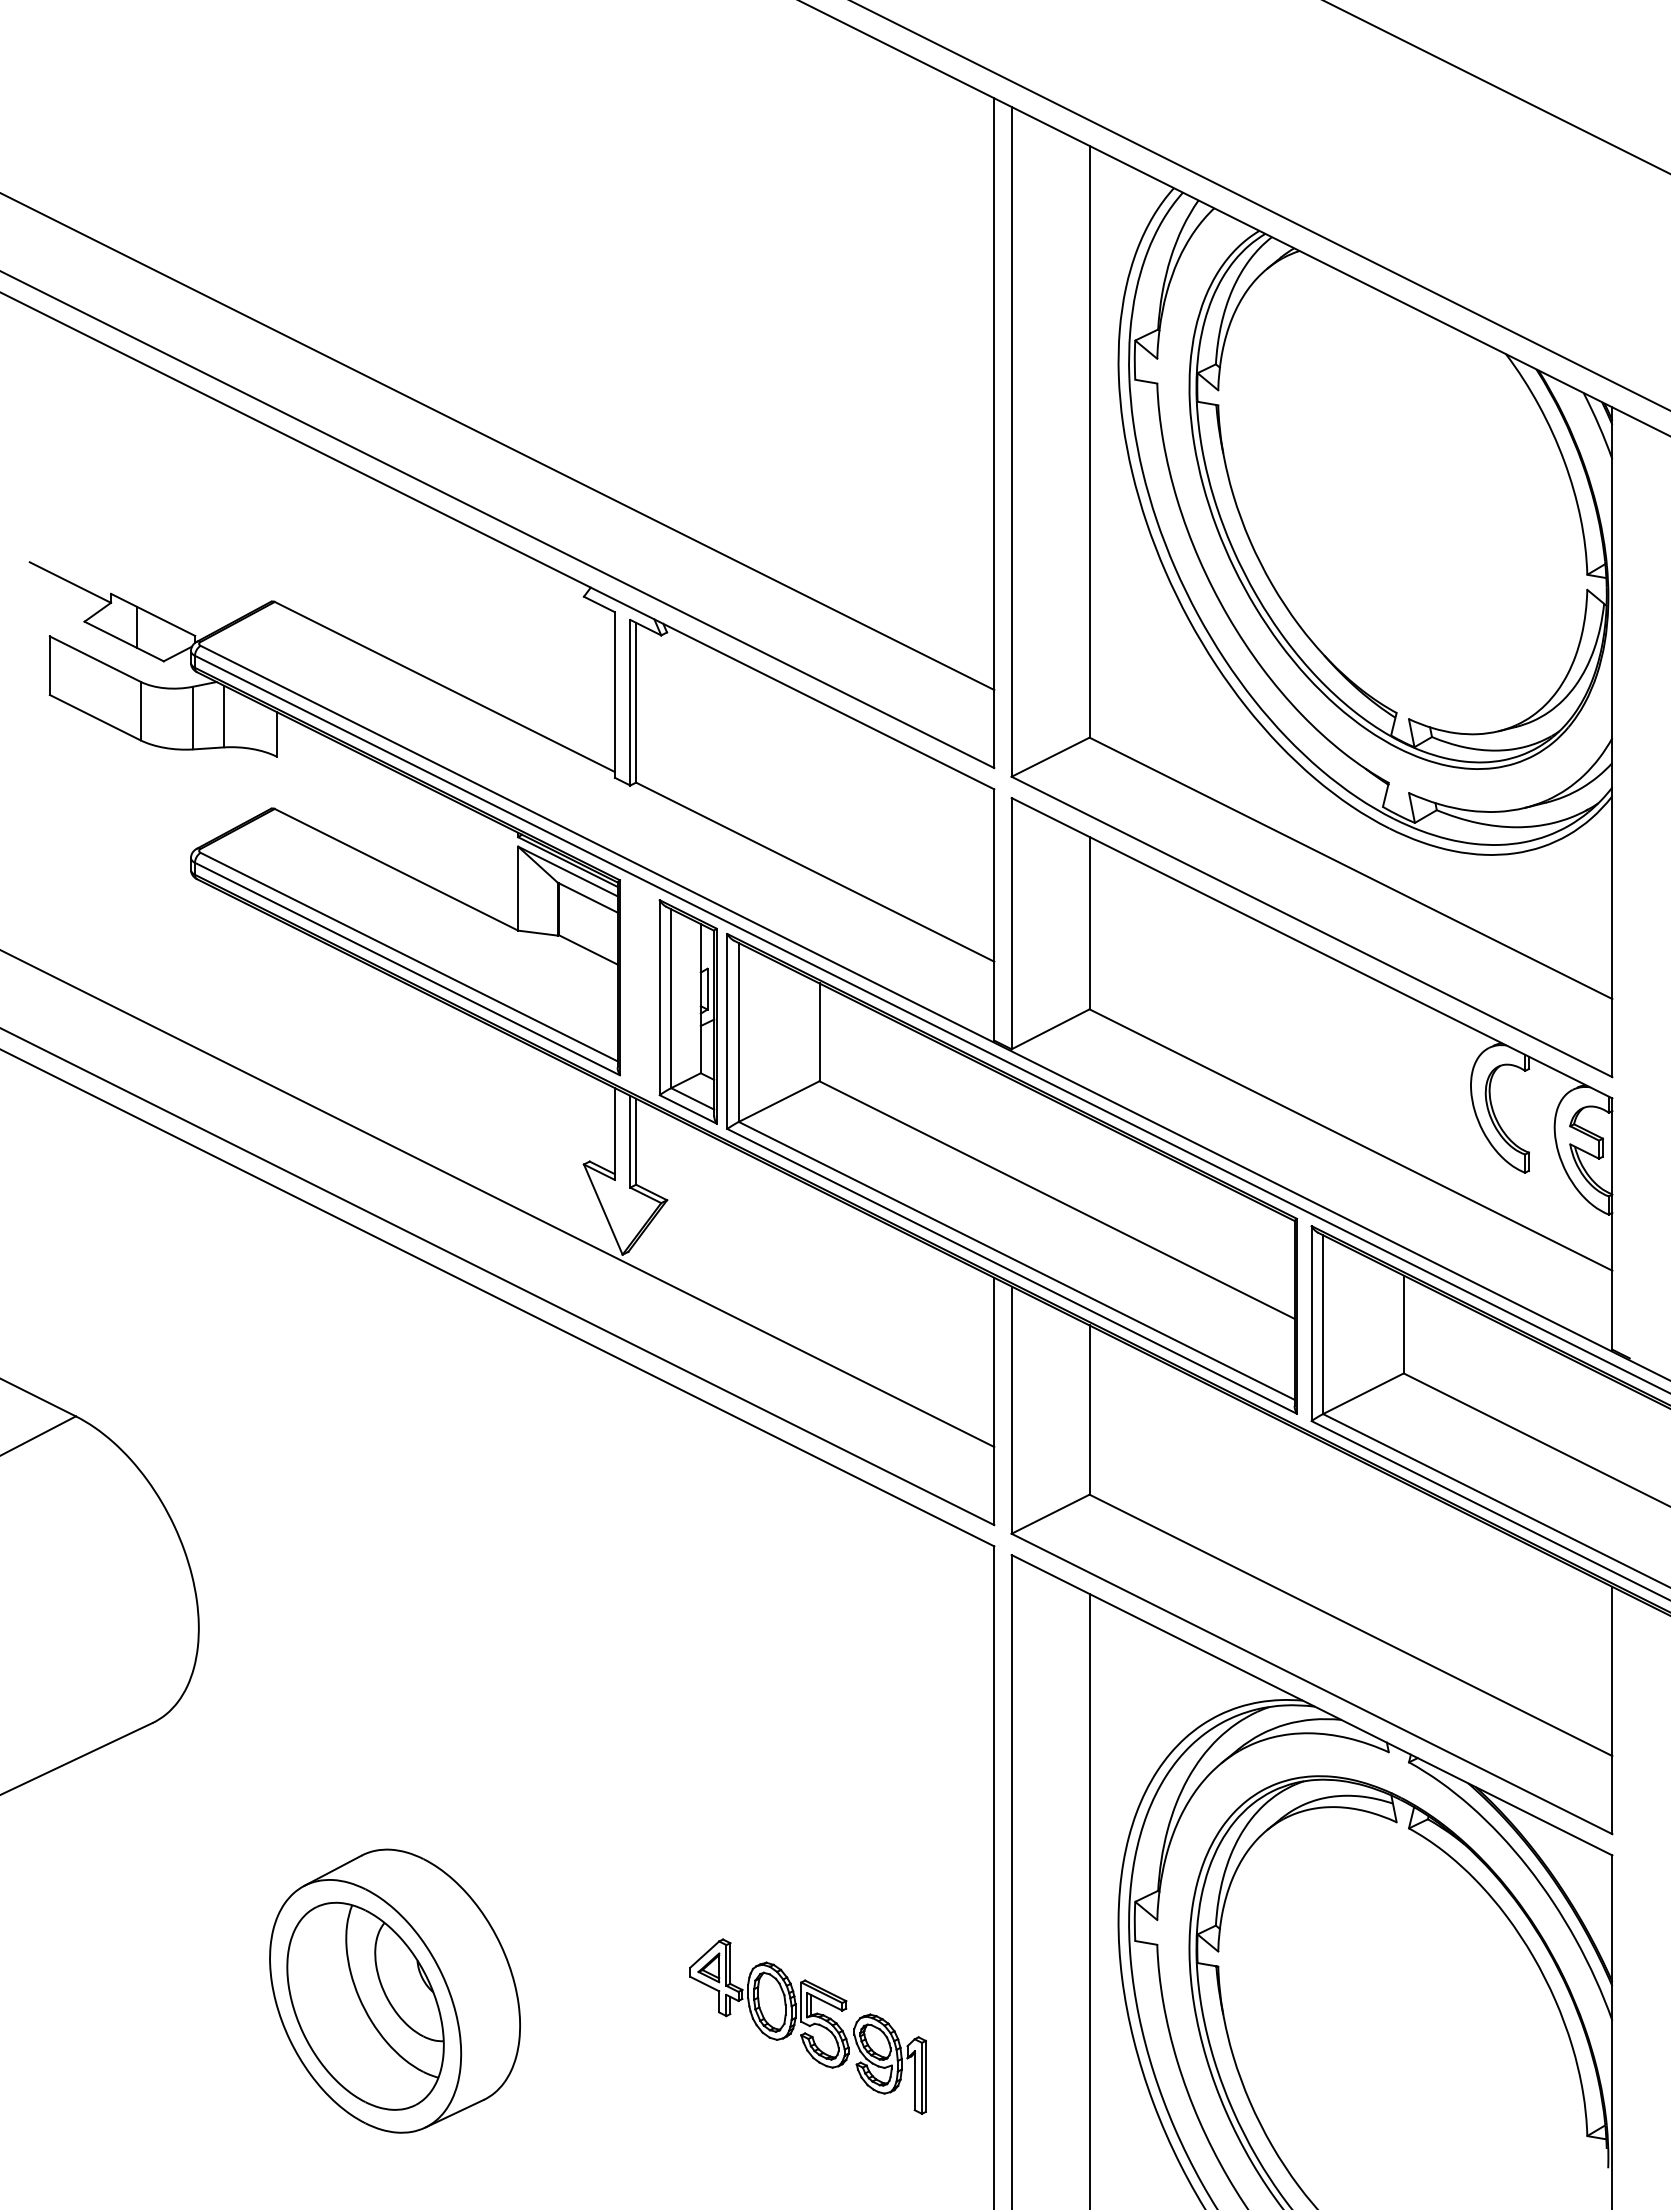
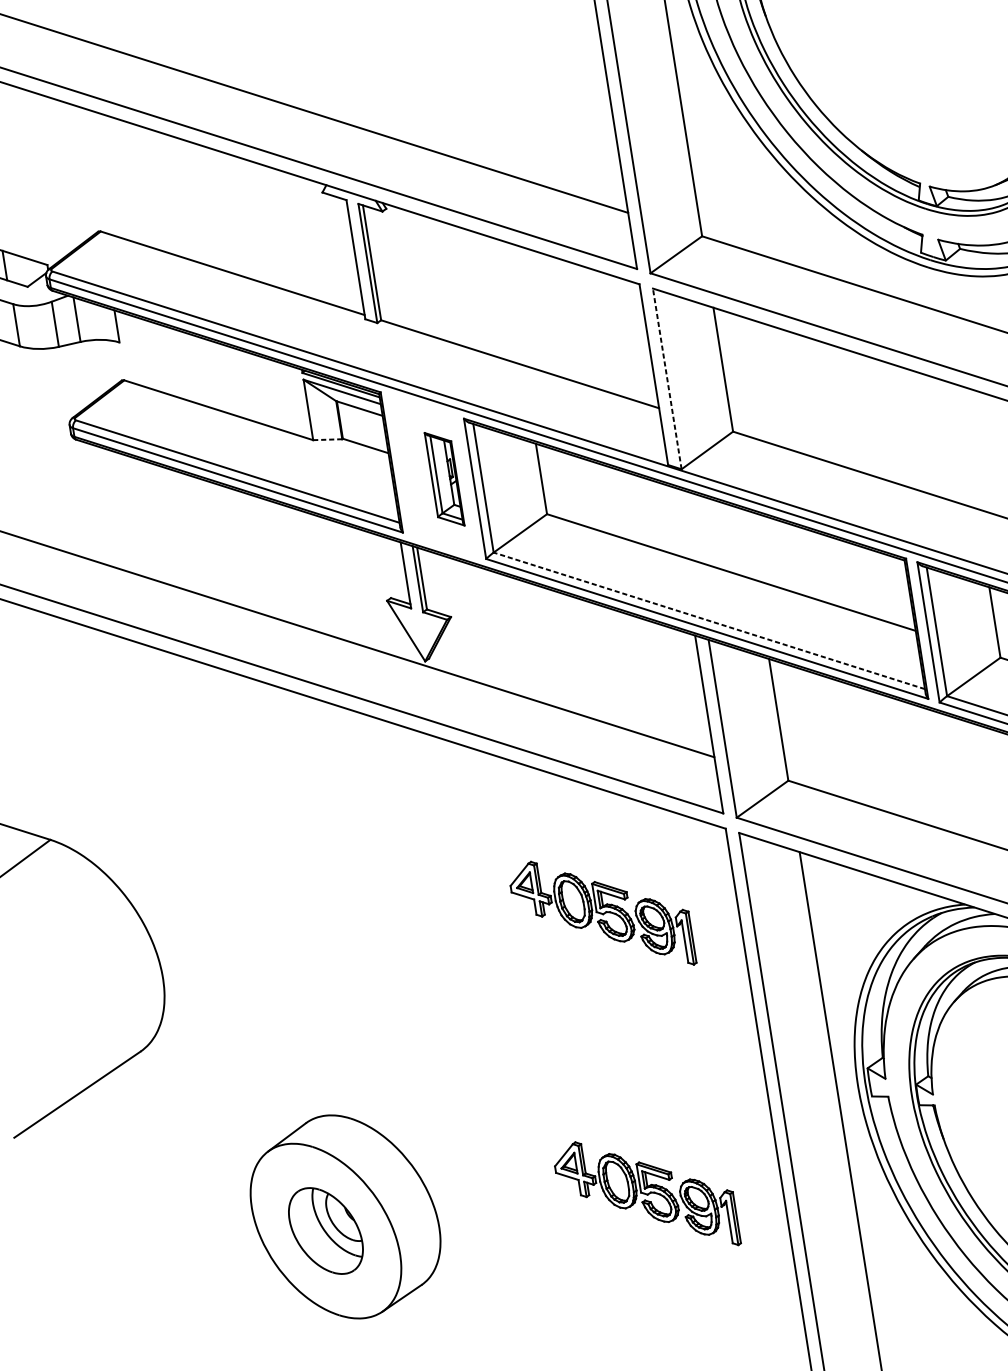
line: (1011, 923) -> (667, 378), solid -> dashed
line: (537, 933) -> (327, 440), solid -> dashed
part: (687, 1011) -> (444, 479), size x0.6
line: (1016, 1260) -> (709, 620), solid -> dashed
part: (807, 1636) -> (601, 914), added
part: (365, 2005) -> (325, 1230), size x0.6

